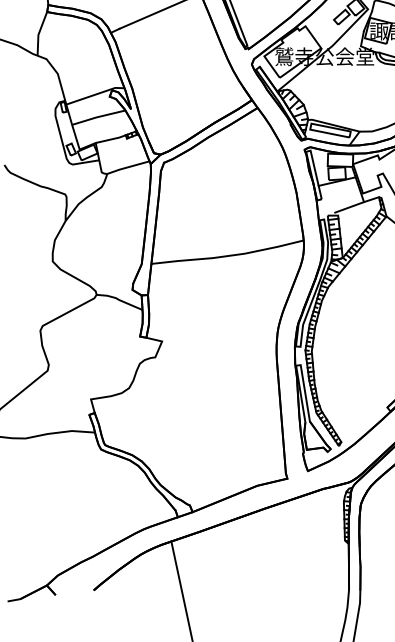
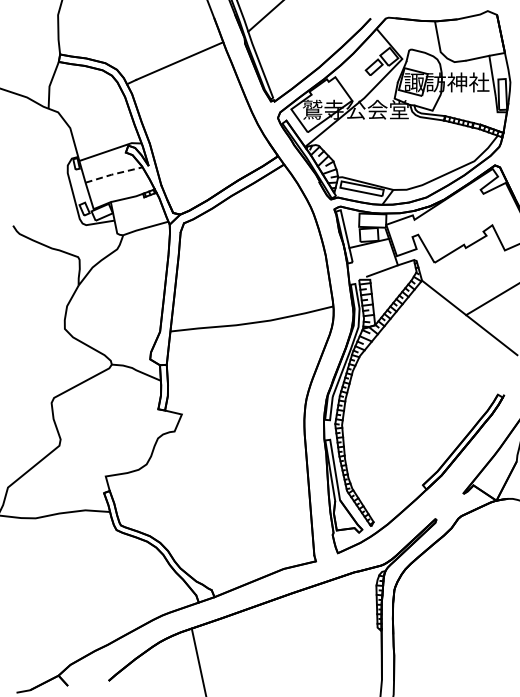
line: (99, 117) -> (114, 174), solid -> dashed

